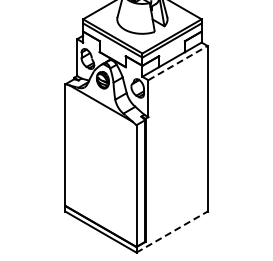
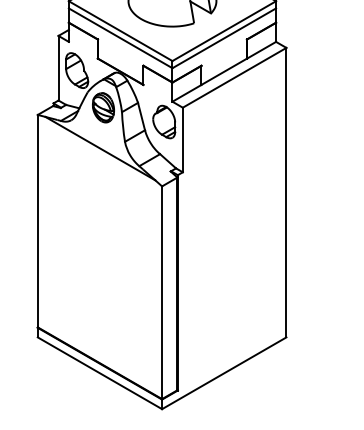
line: (178, 62) -> (235, 76), dashed -> solid
line: (172, 231) -> (225, 372), dashed -> solid

